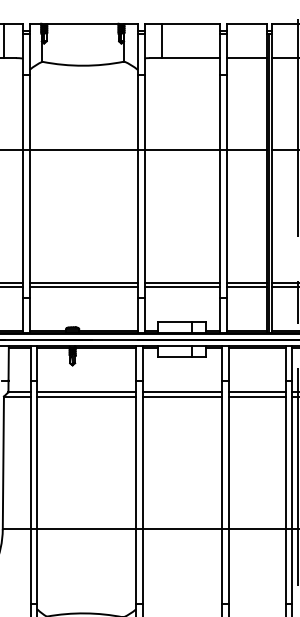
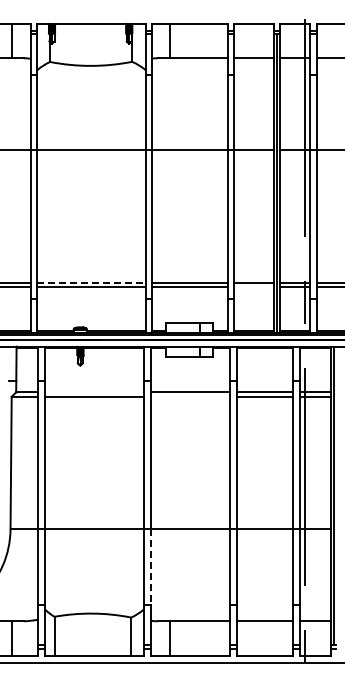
line: (84, 282) -> (92, 282), solid -> dashed
line: (246, 287) -> (254, 287), removed
line: (86, 392) -> (94, 392), removed
line: (181, 396) -> (189, 396), removed
line: (142, 566) -> (150, 566), solid -> dashed

